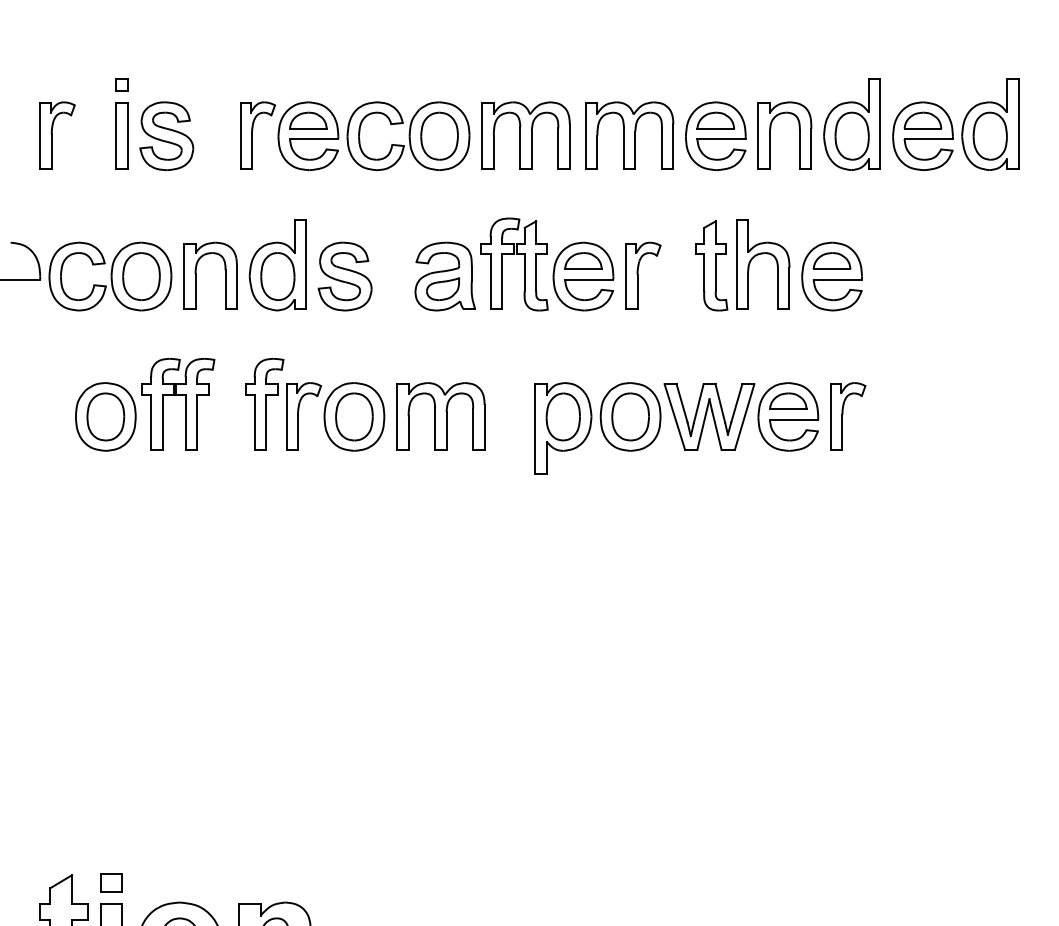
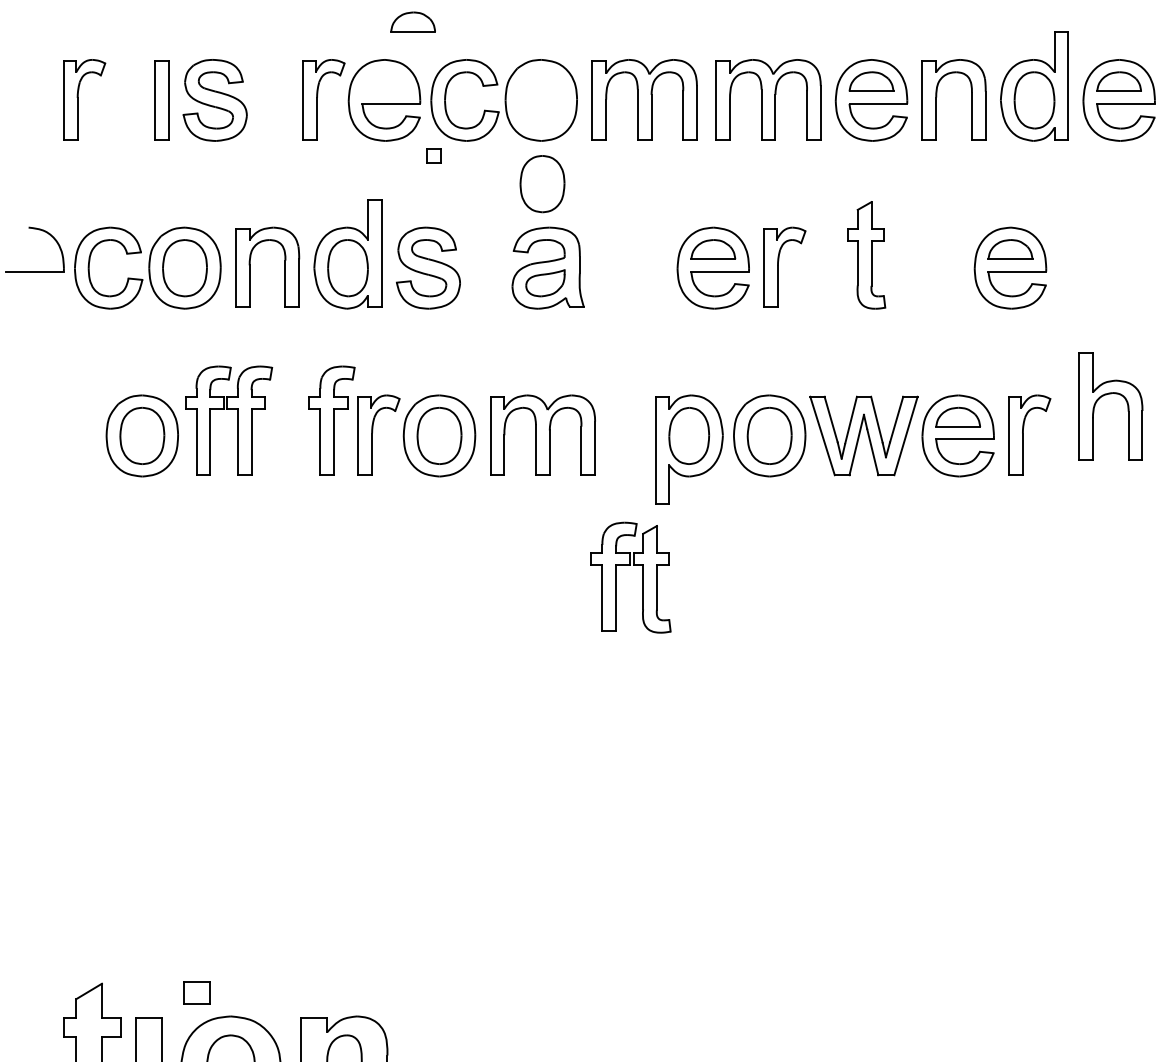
part: (121, 84) -> (433, 155), moved
part: (308, 120) -> (413, 21), moved
part: (439, 135) -> (542, 183), moved
part: (514, 254) -> (630, 565), moved
part: (763, 254) -> (1111, 394), moved
part: (111, 882) -> (196, 992), moved

